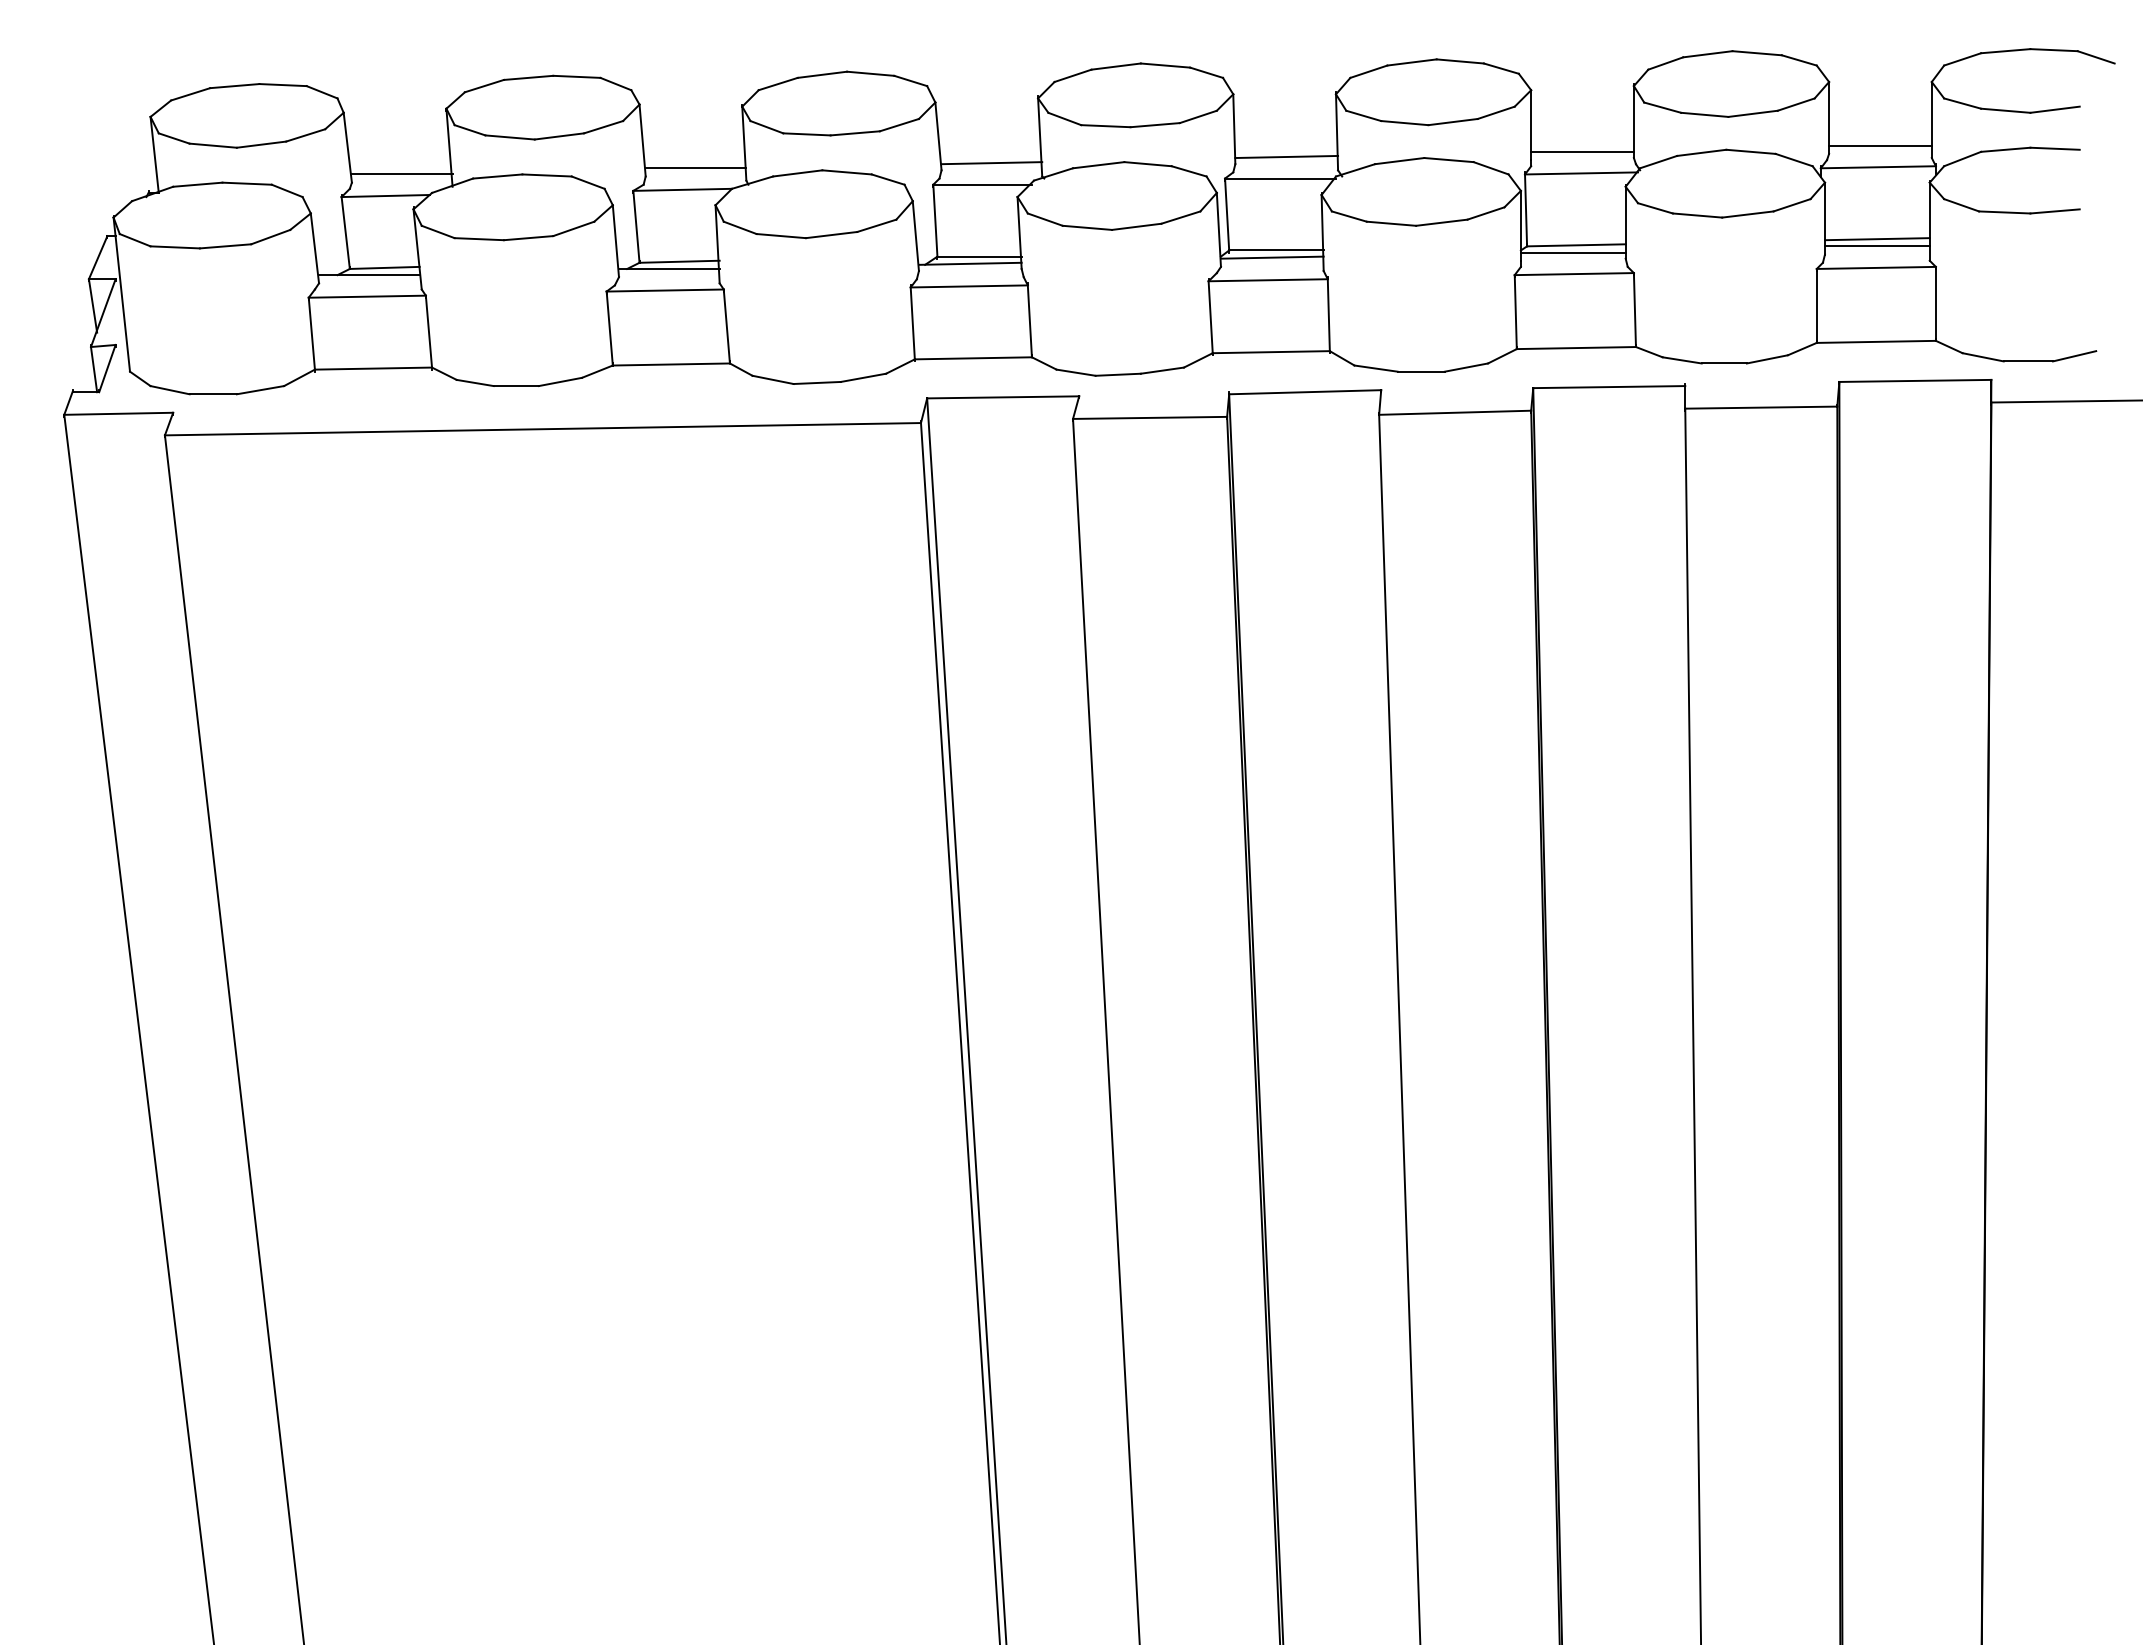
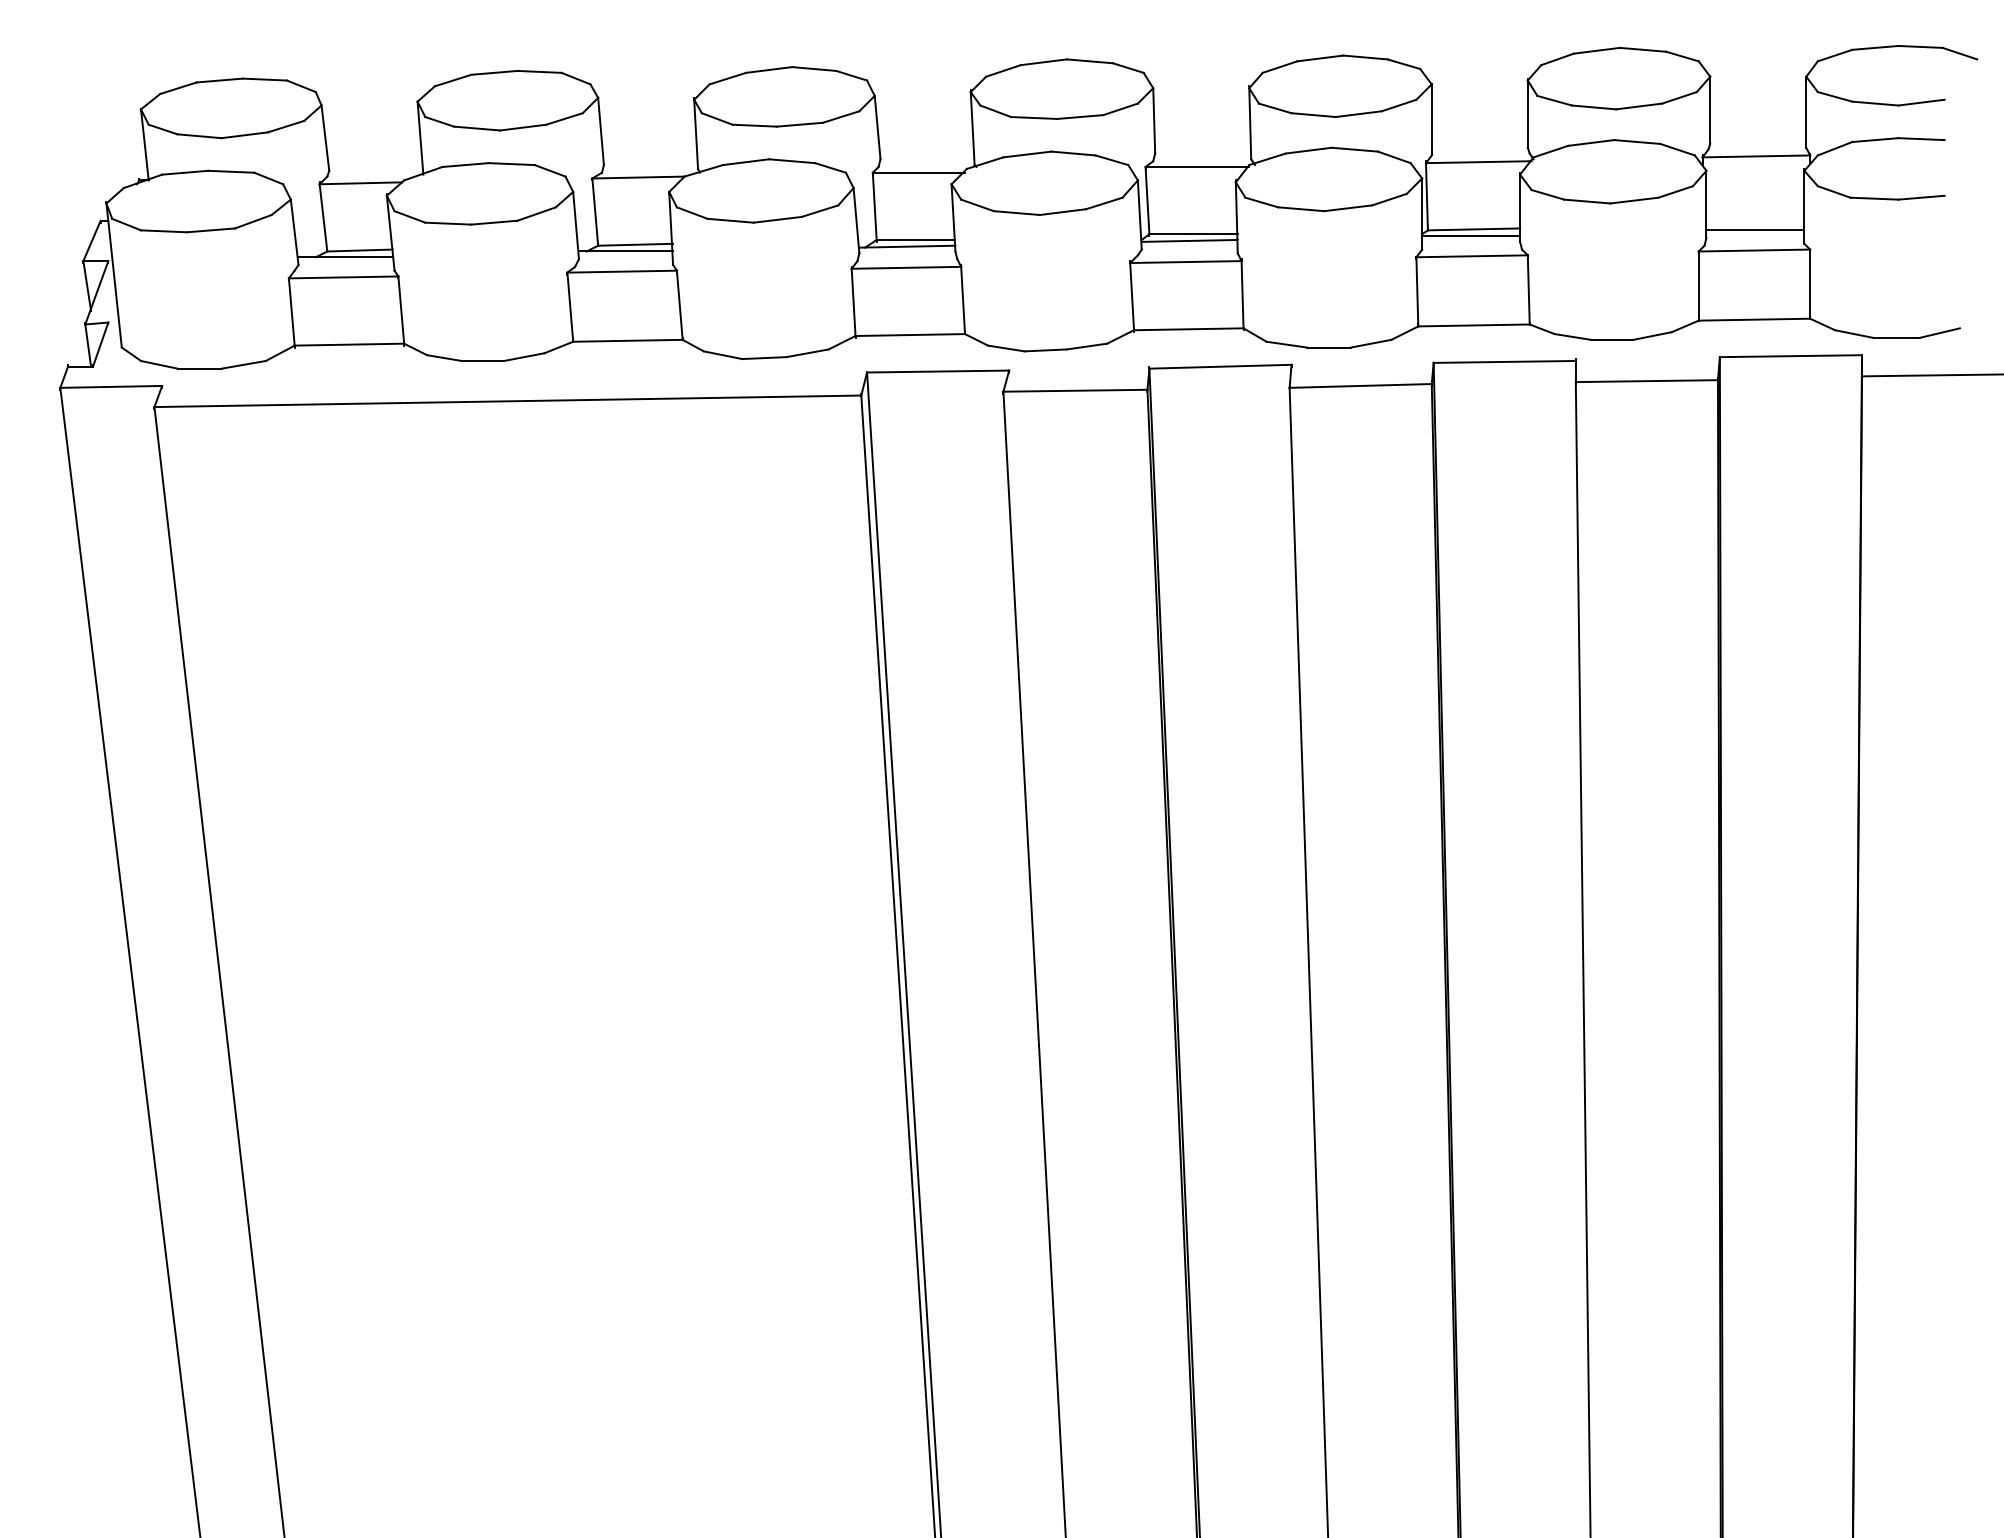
line: (1880, 145) -> (1758, 136), removed
line: (1582, 151) -> (1479, 141), removed
line: (1286, 156) -> (1203, 146), removed
line: (991, 163) -> (927, 152), removed
line: (695, 168) -> (650, 157), removed
line: (401, 174) -> (375, 163), removed
line: (1876, 239) -> (1754, 223), removed

